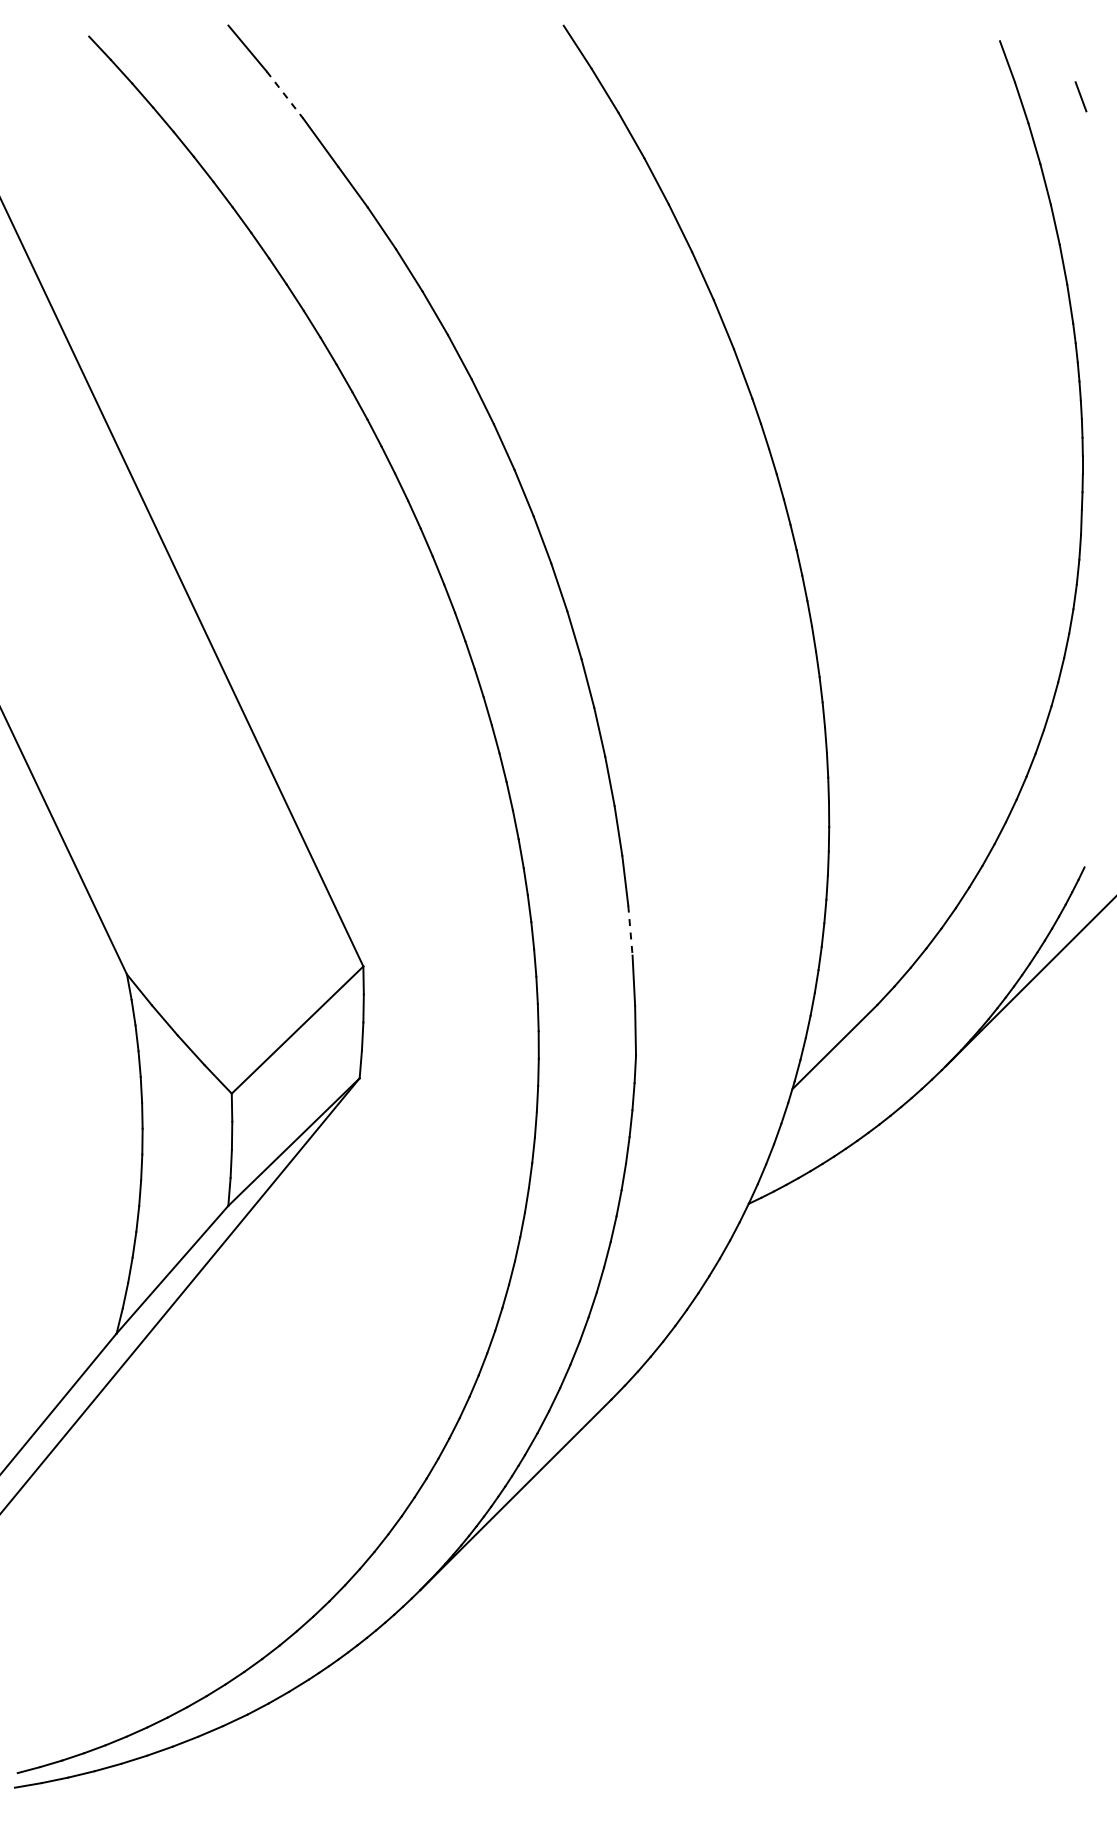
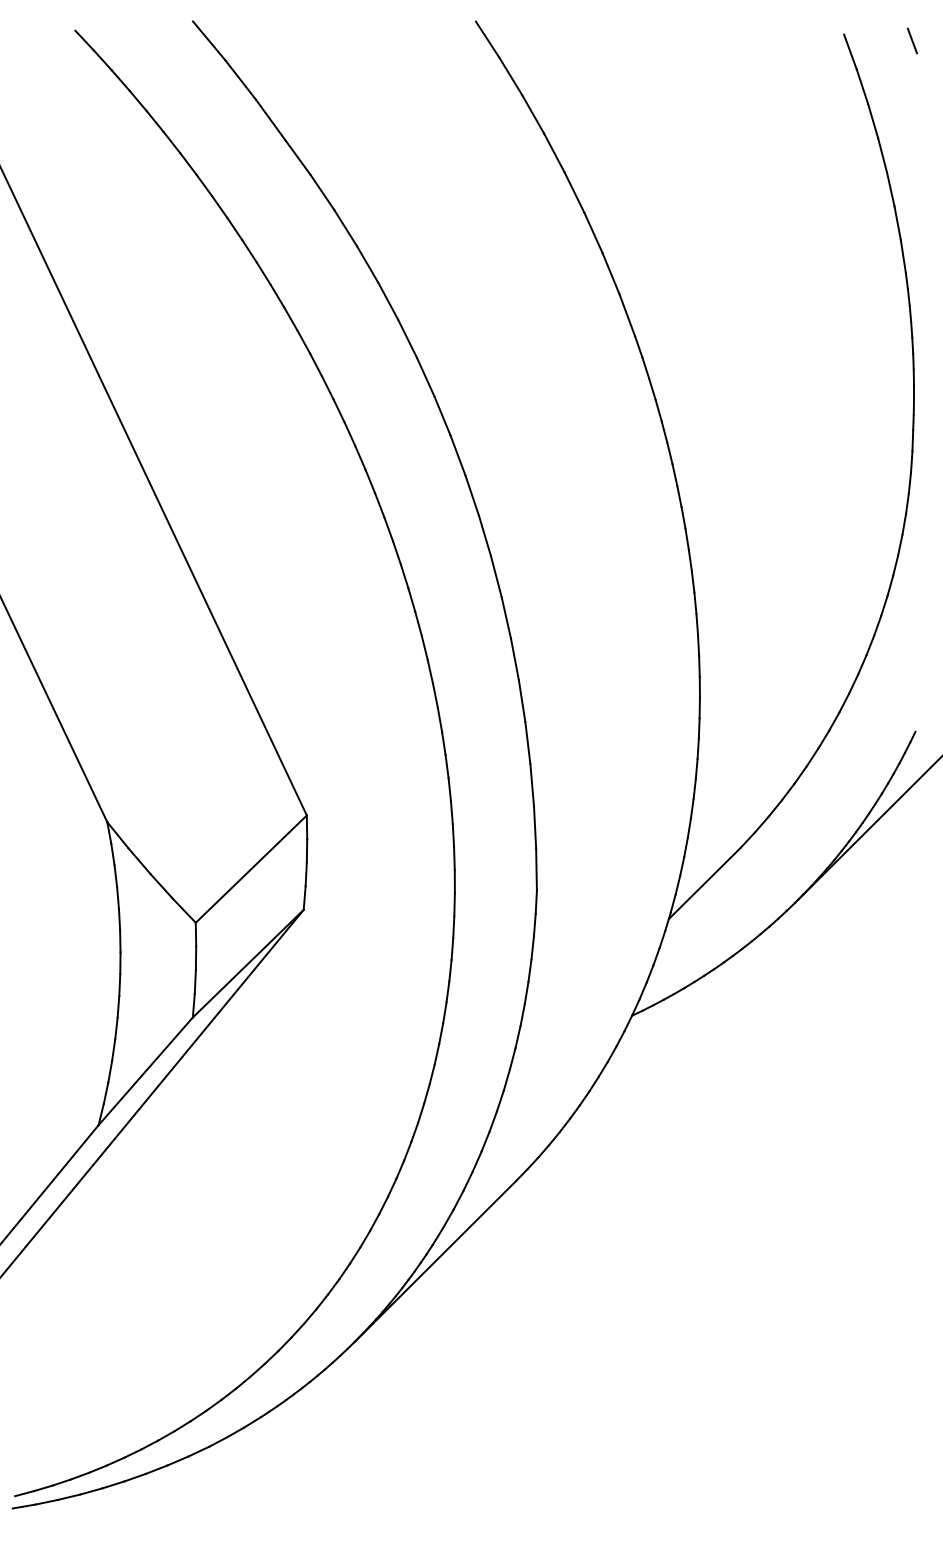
line: (285, 95) -> (241, 80), dashed -> solid
line: (1080, 96) -> (912, 40), moved
line: (630, 931) -> (532, 785), dashed -> solid

